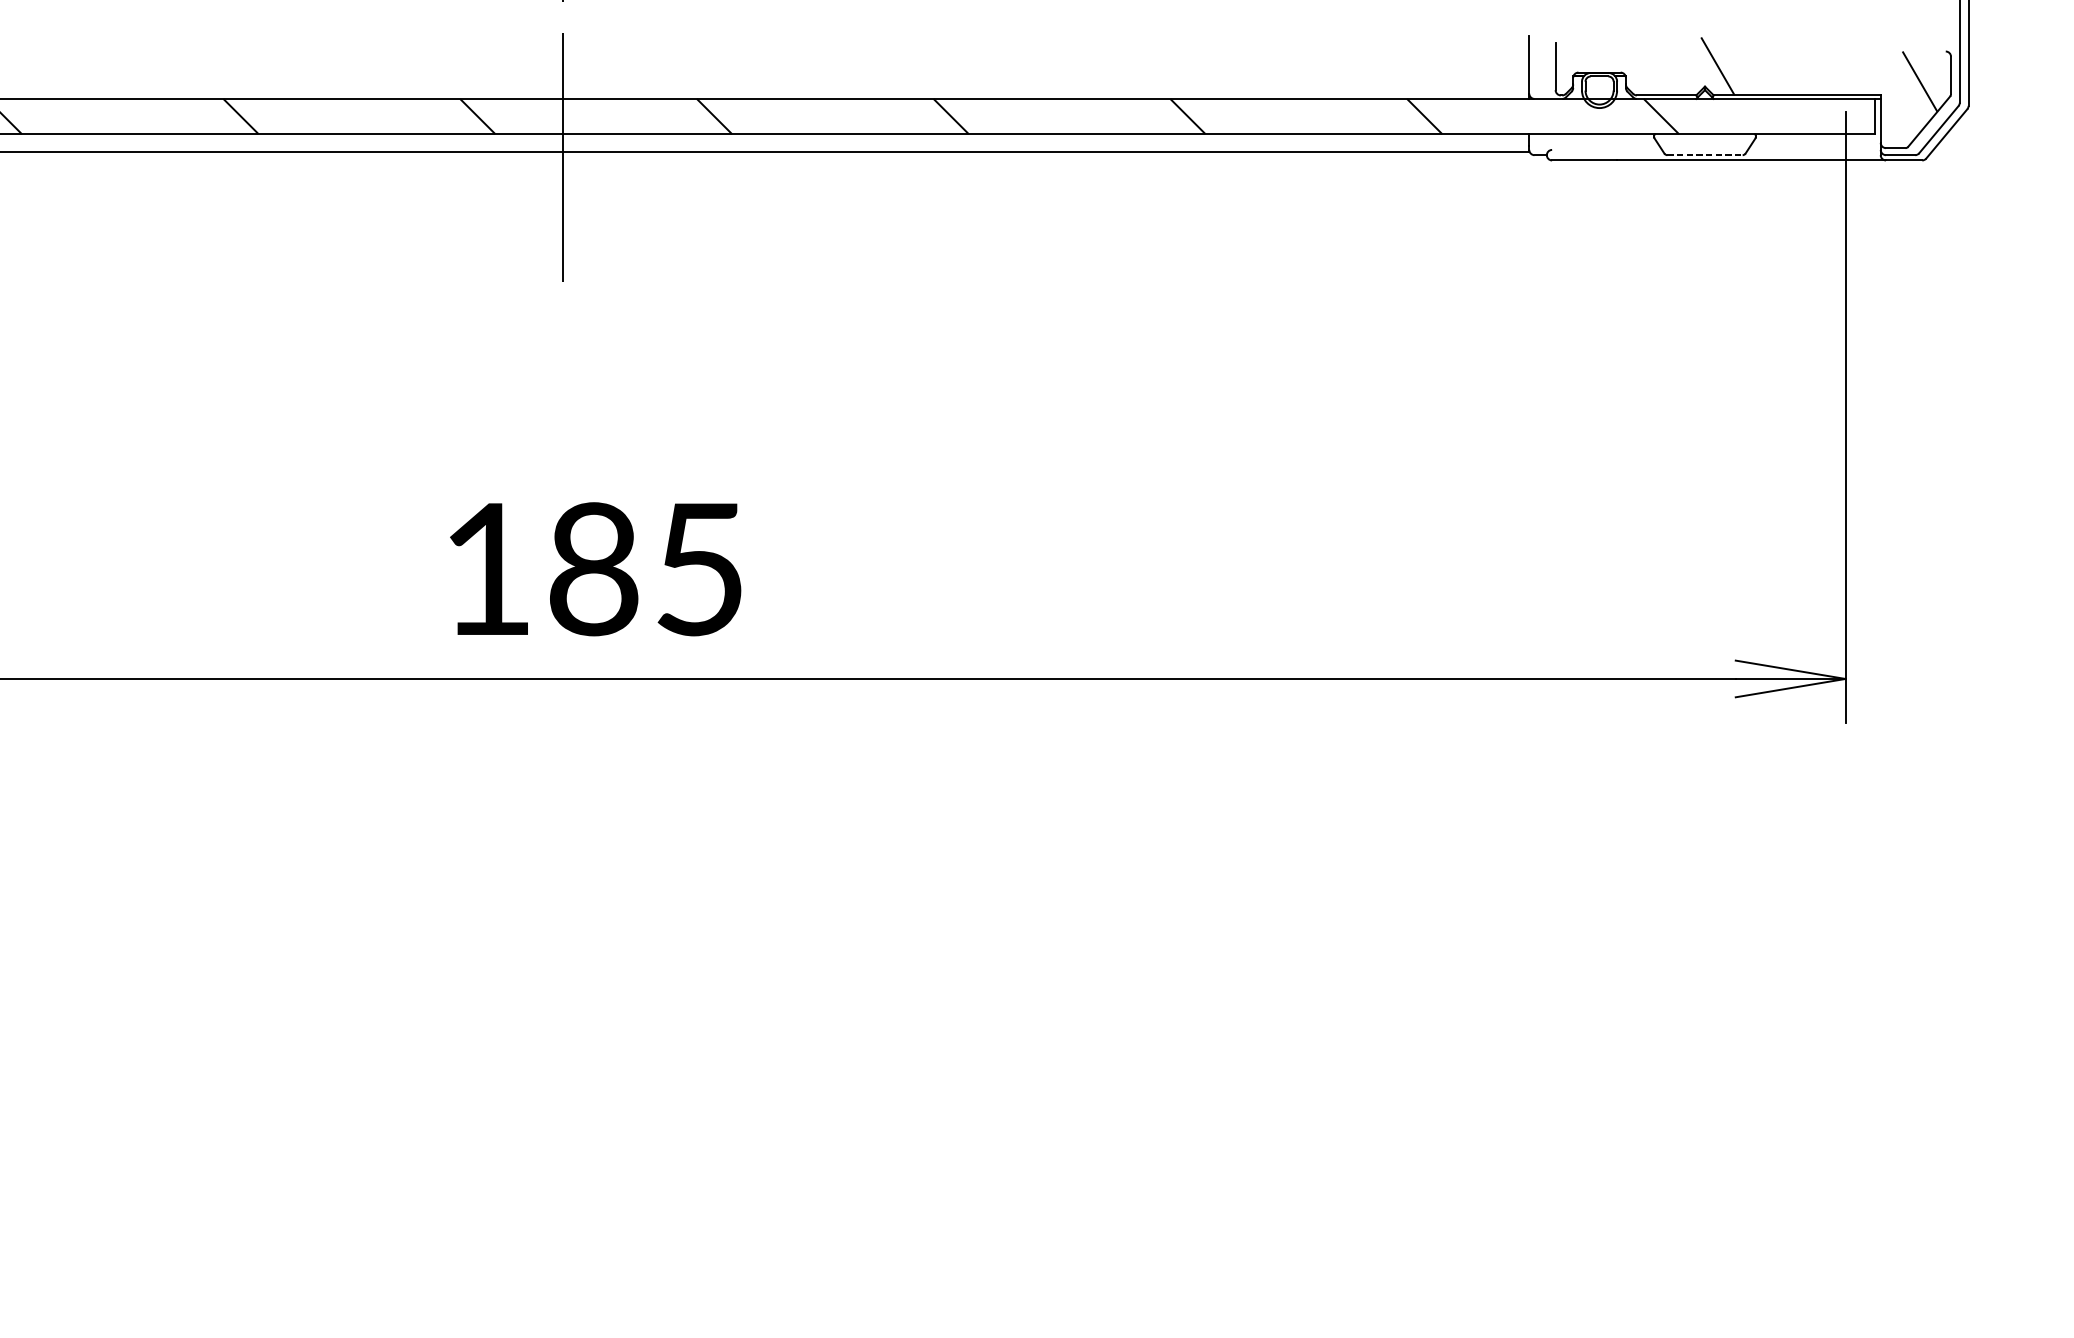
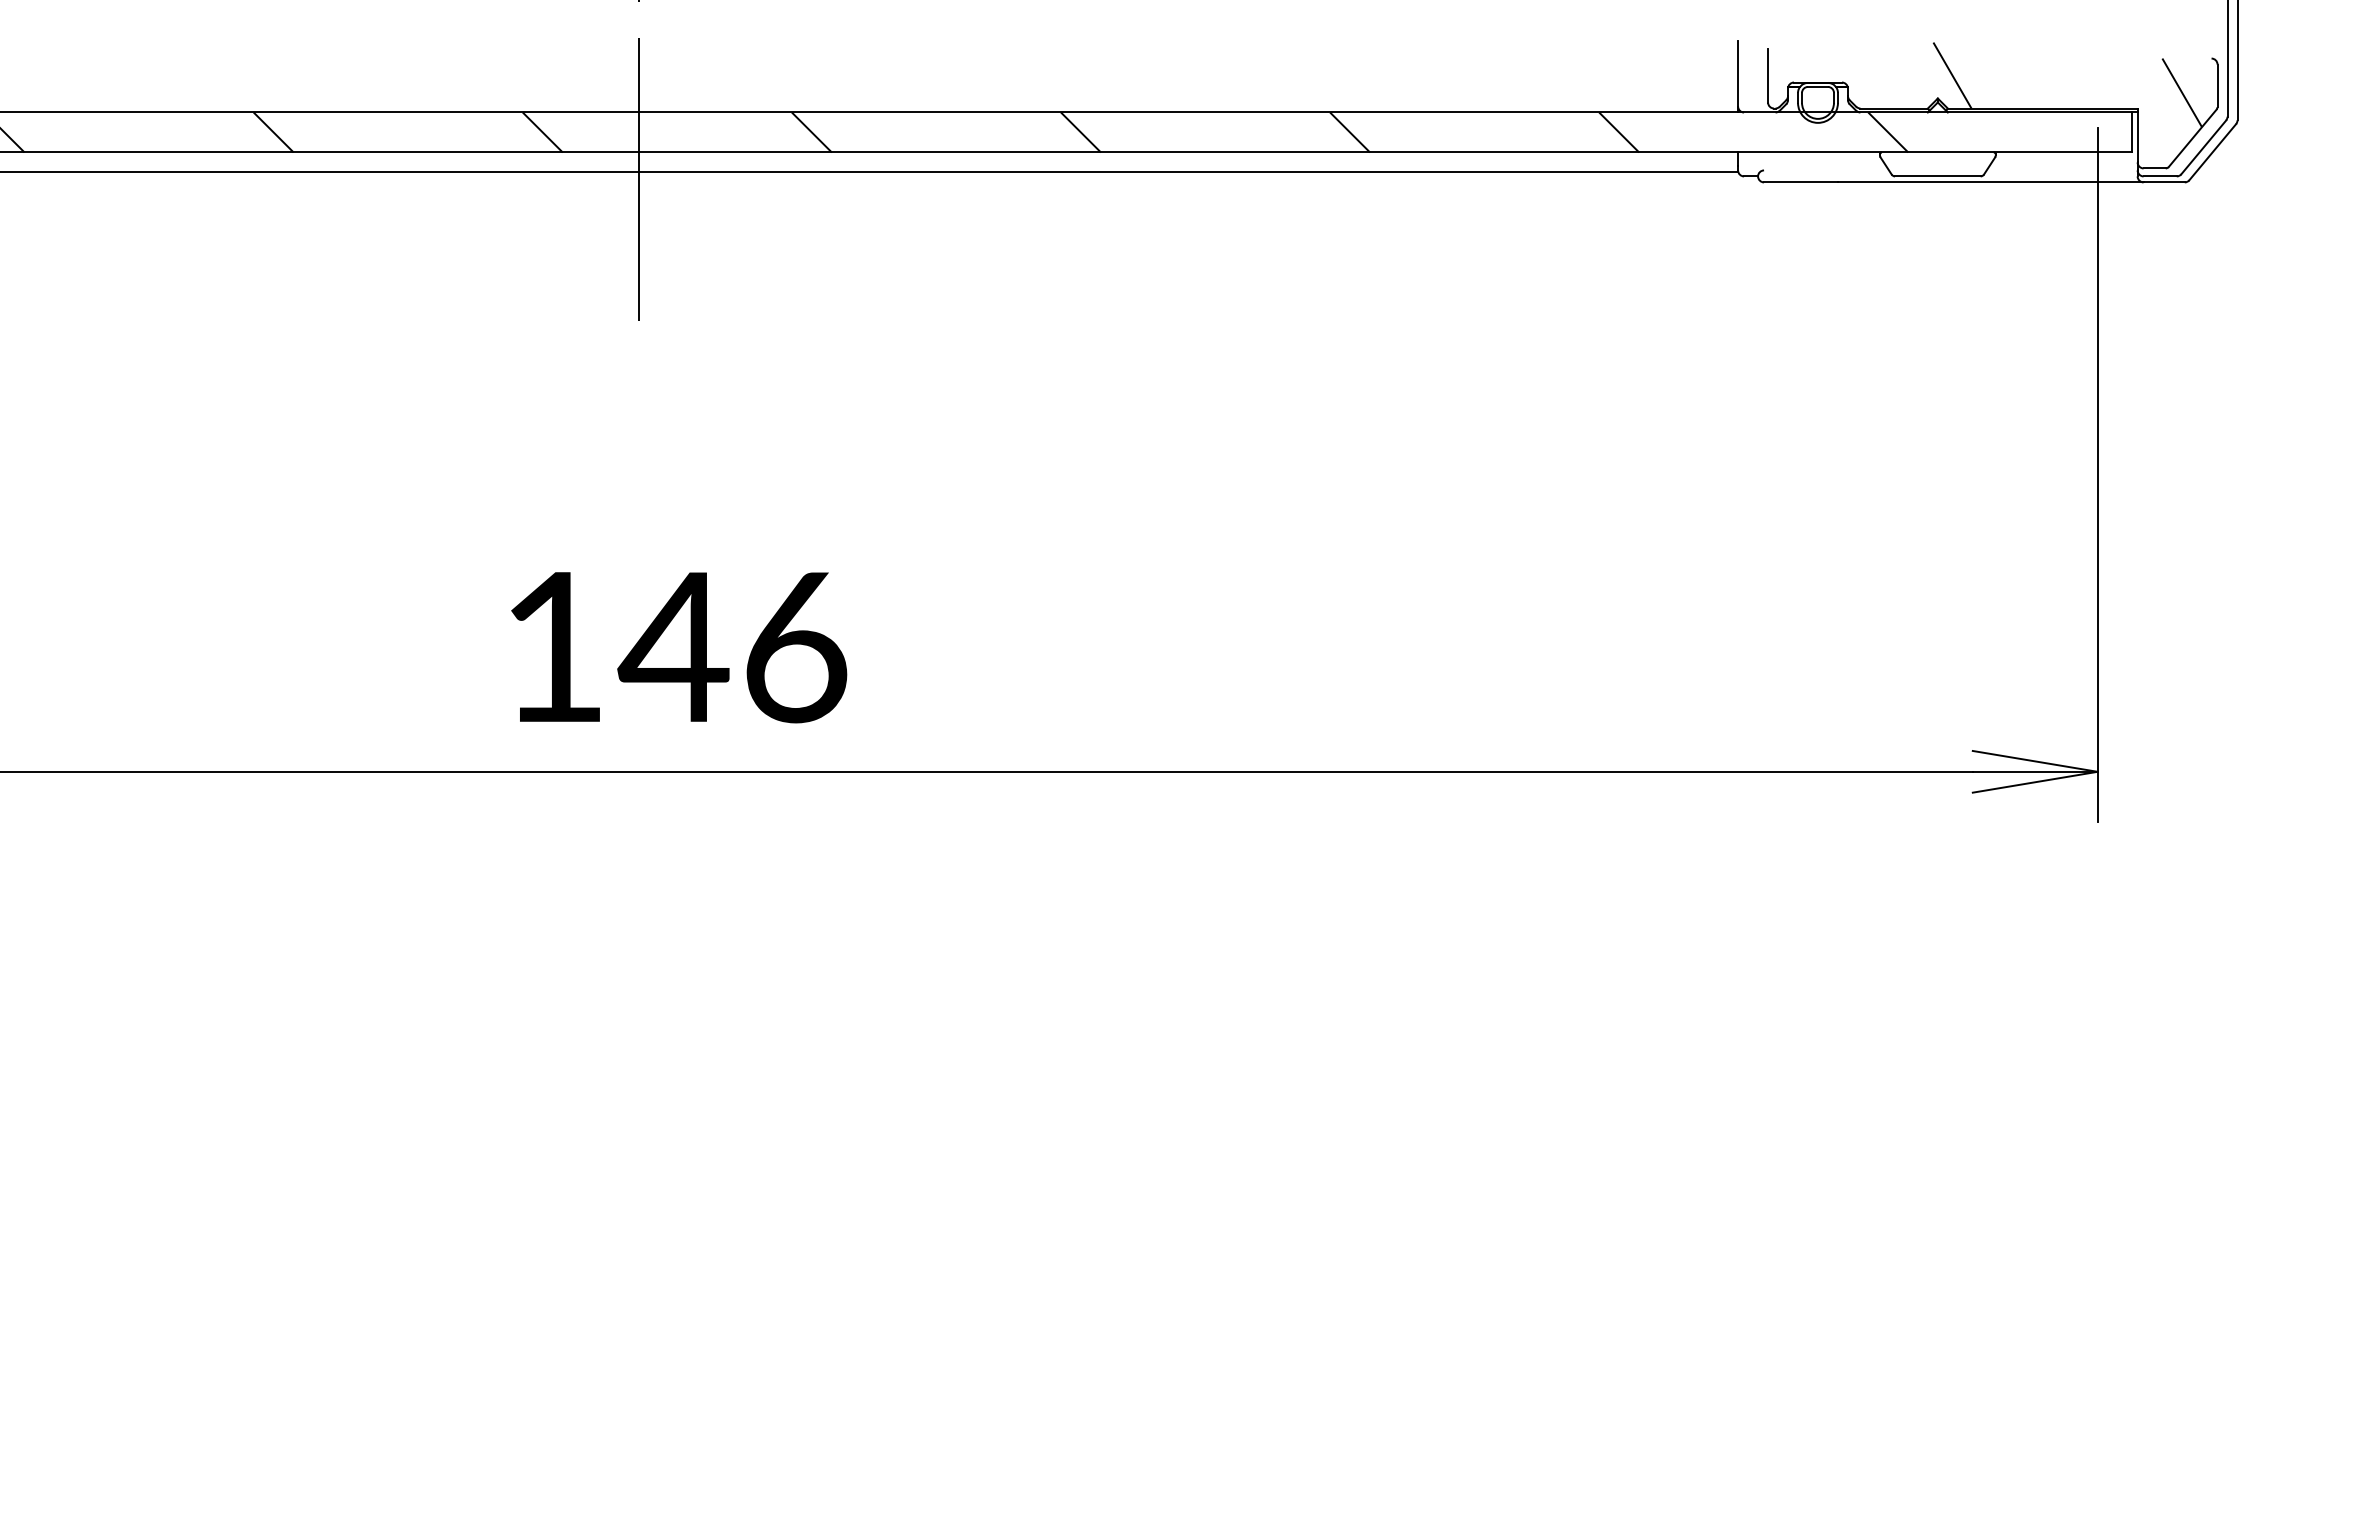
line: (1704, 155) -> (1937, 176), dashed -> solid
text: (644, 568) -> (732, 646), 185 -> 146

